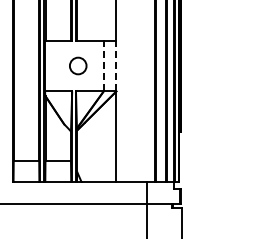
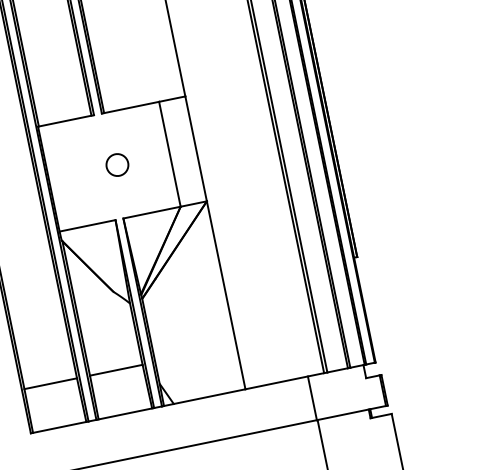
circle: (78, 65) -> (117, 163), size x0.62
line: (103, 65) -> (169, 153), dashed -> solid
line: (116, 65) -> (196, 147), dashed -> solid

